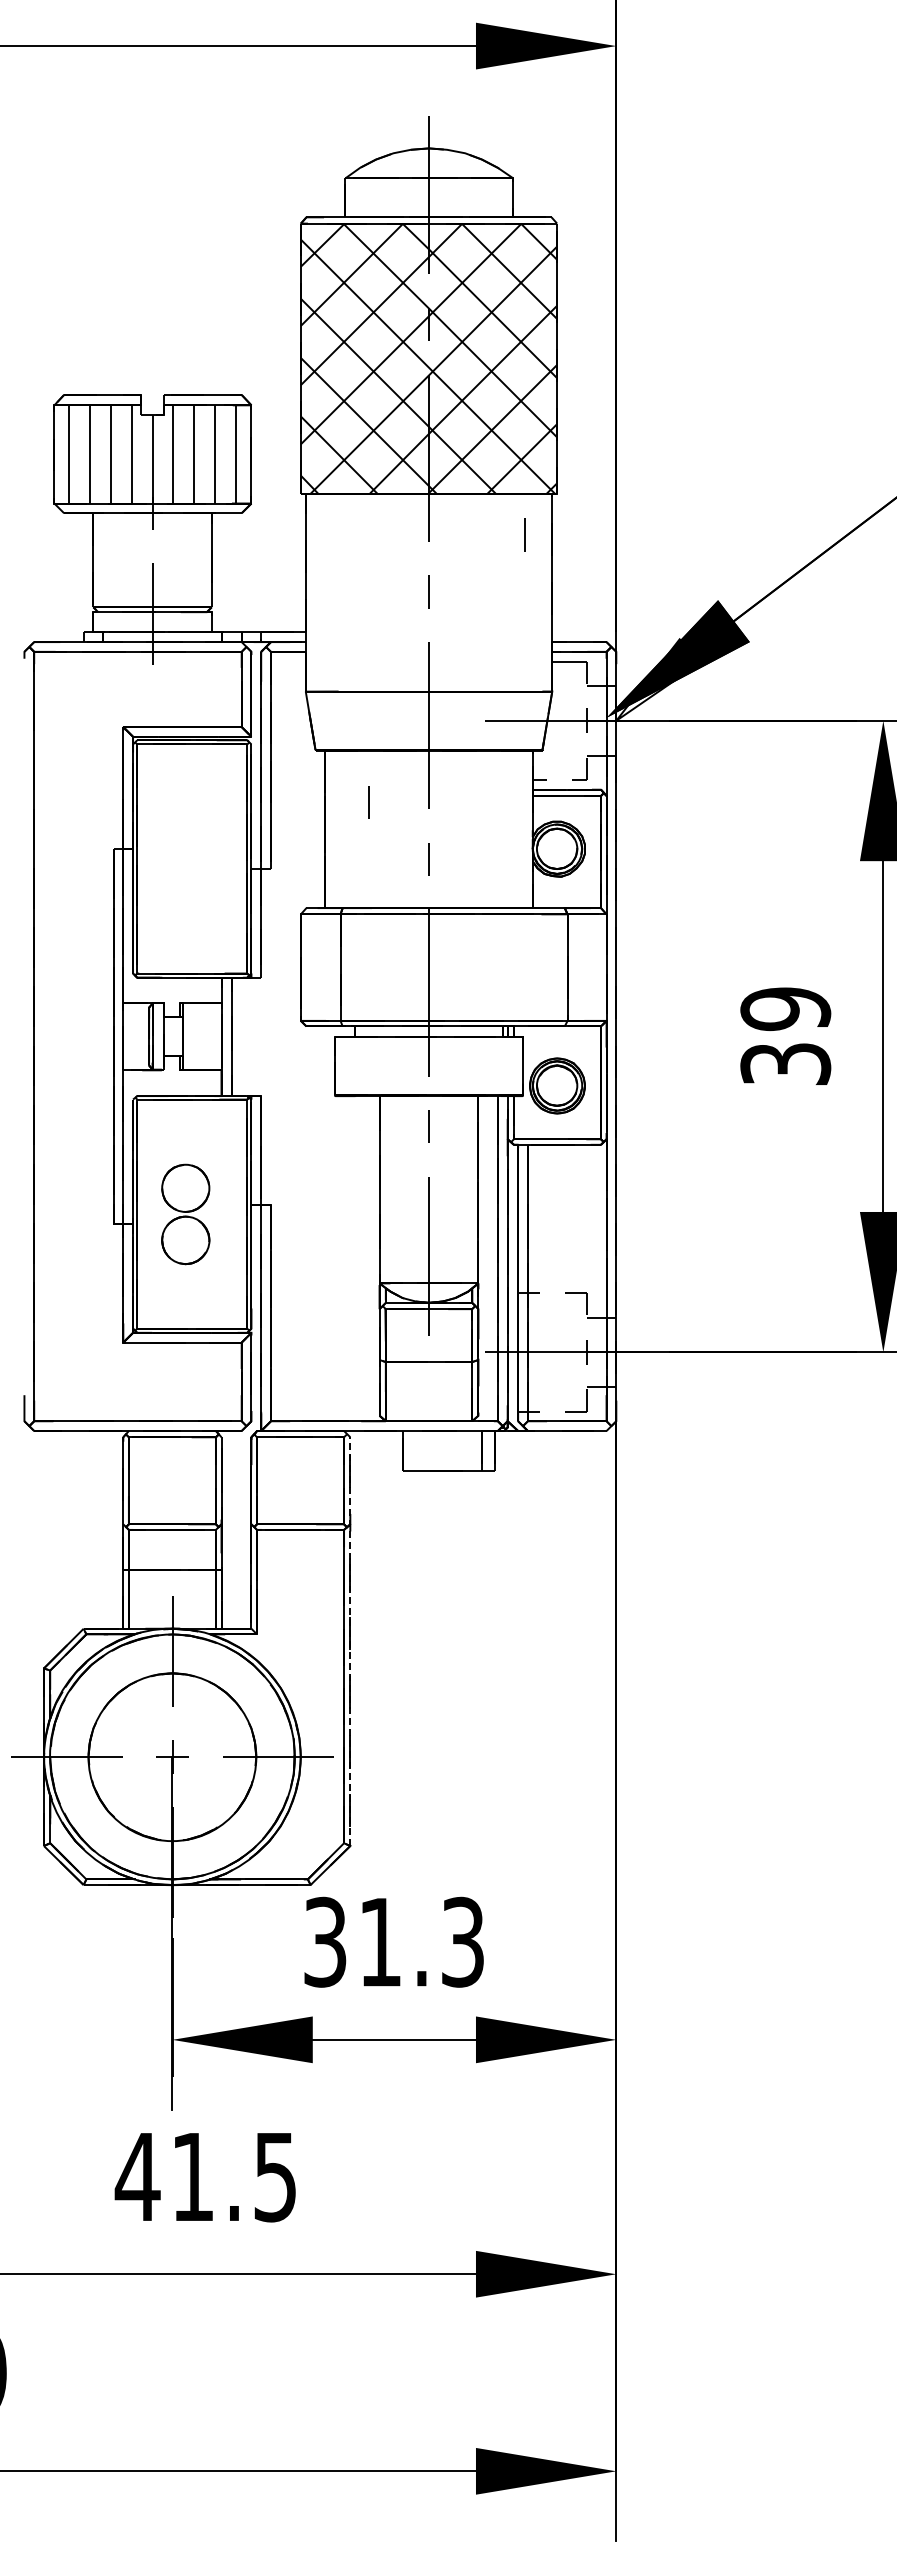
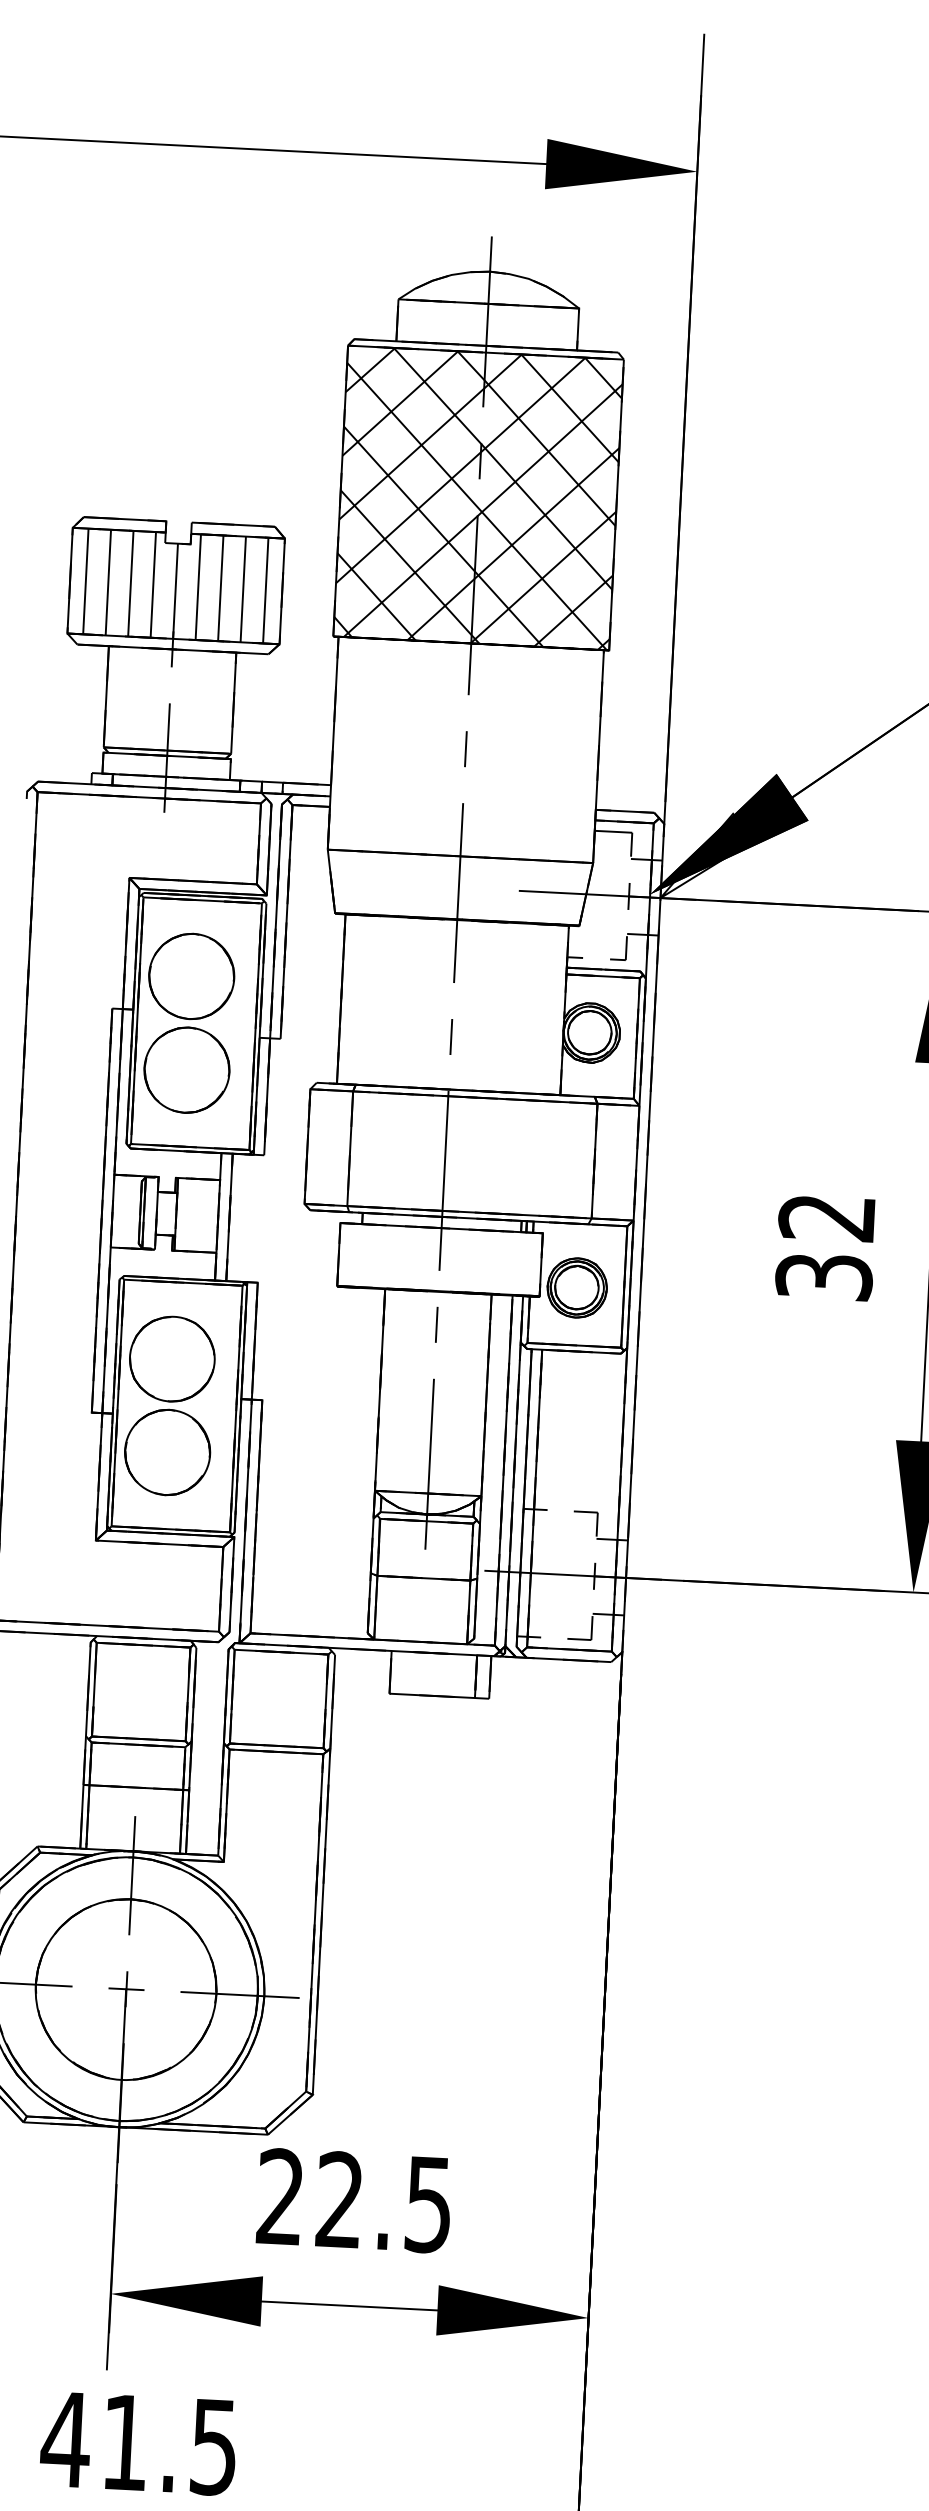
line: (524, 534) -> (571, 692), removed
line: (368, 802) -> (389, 972), removed
part: (185, 858) -> (189, 1022), added
text: (785, 1009) -> (826, 1218), 39 -> 32
part: (185, 1214) -> (169, 1406), size x1.67
line: (350, 1641) -> (324, 1874), dashed -> solid
text: (393, 1941) -> (354, 2200), 31.3 -> 22.5

